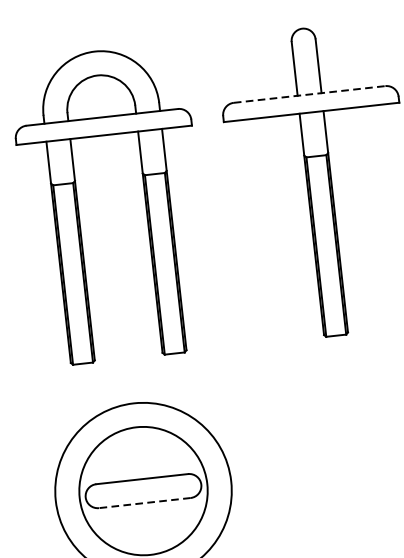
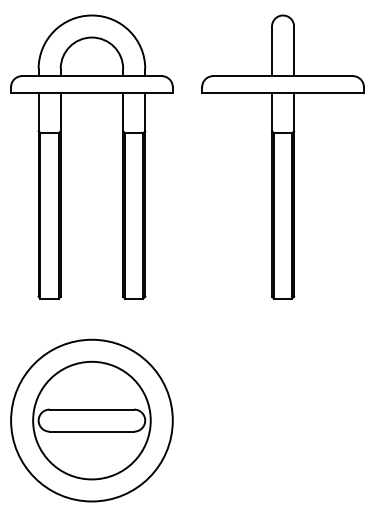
line: (310, 94) -> (283, 76), dashed -> solid
line: (144, 502) -> (91, 431), dashed -> solid

